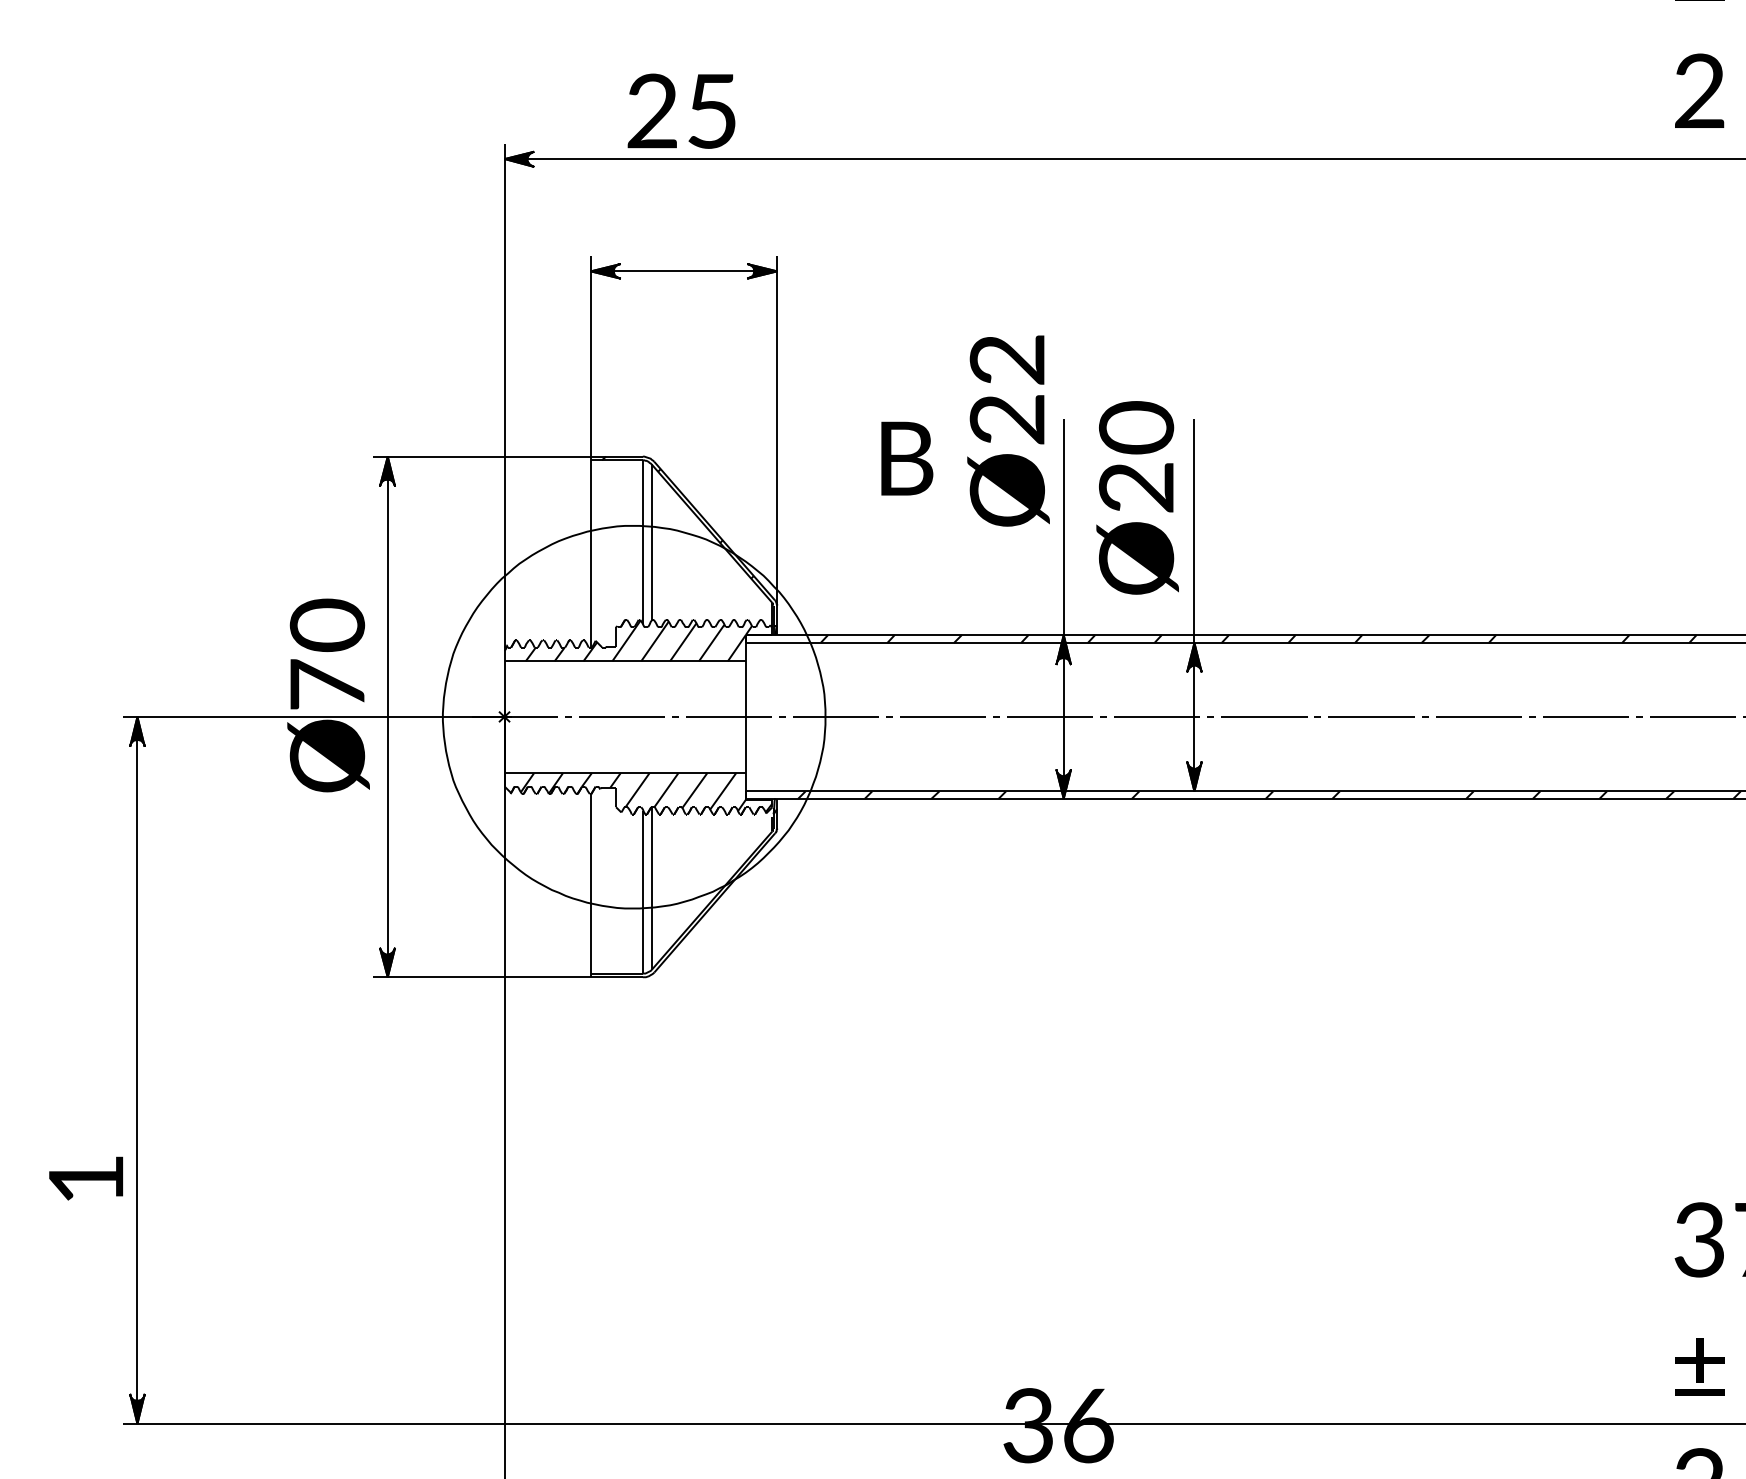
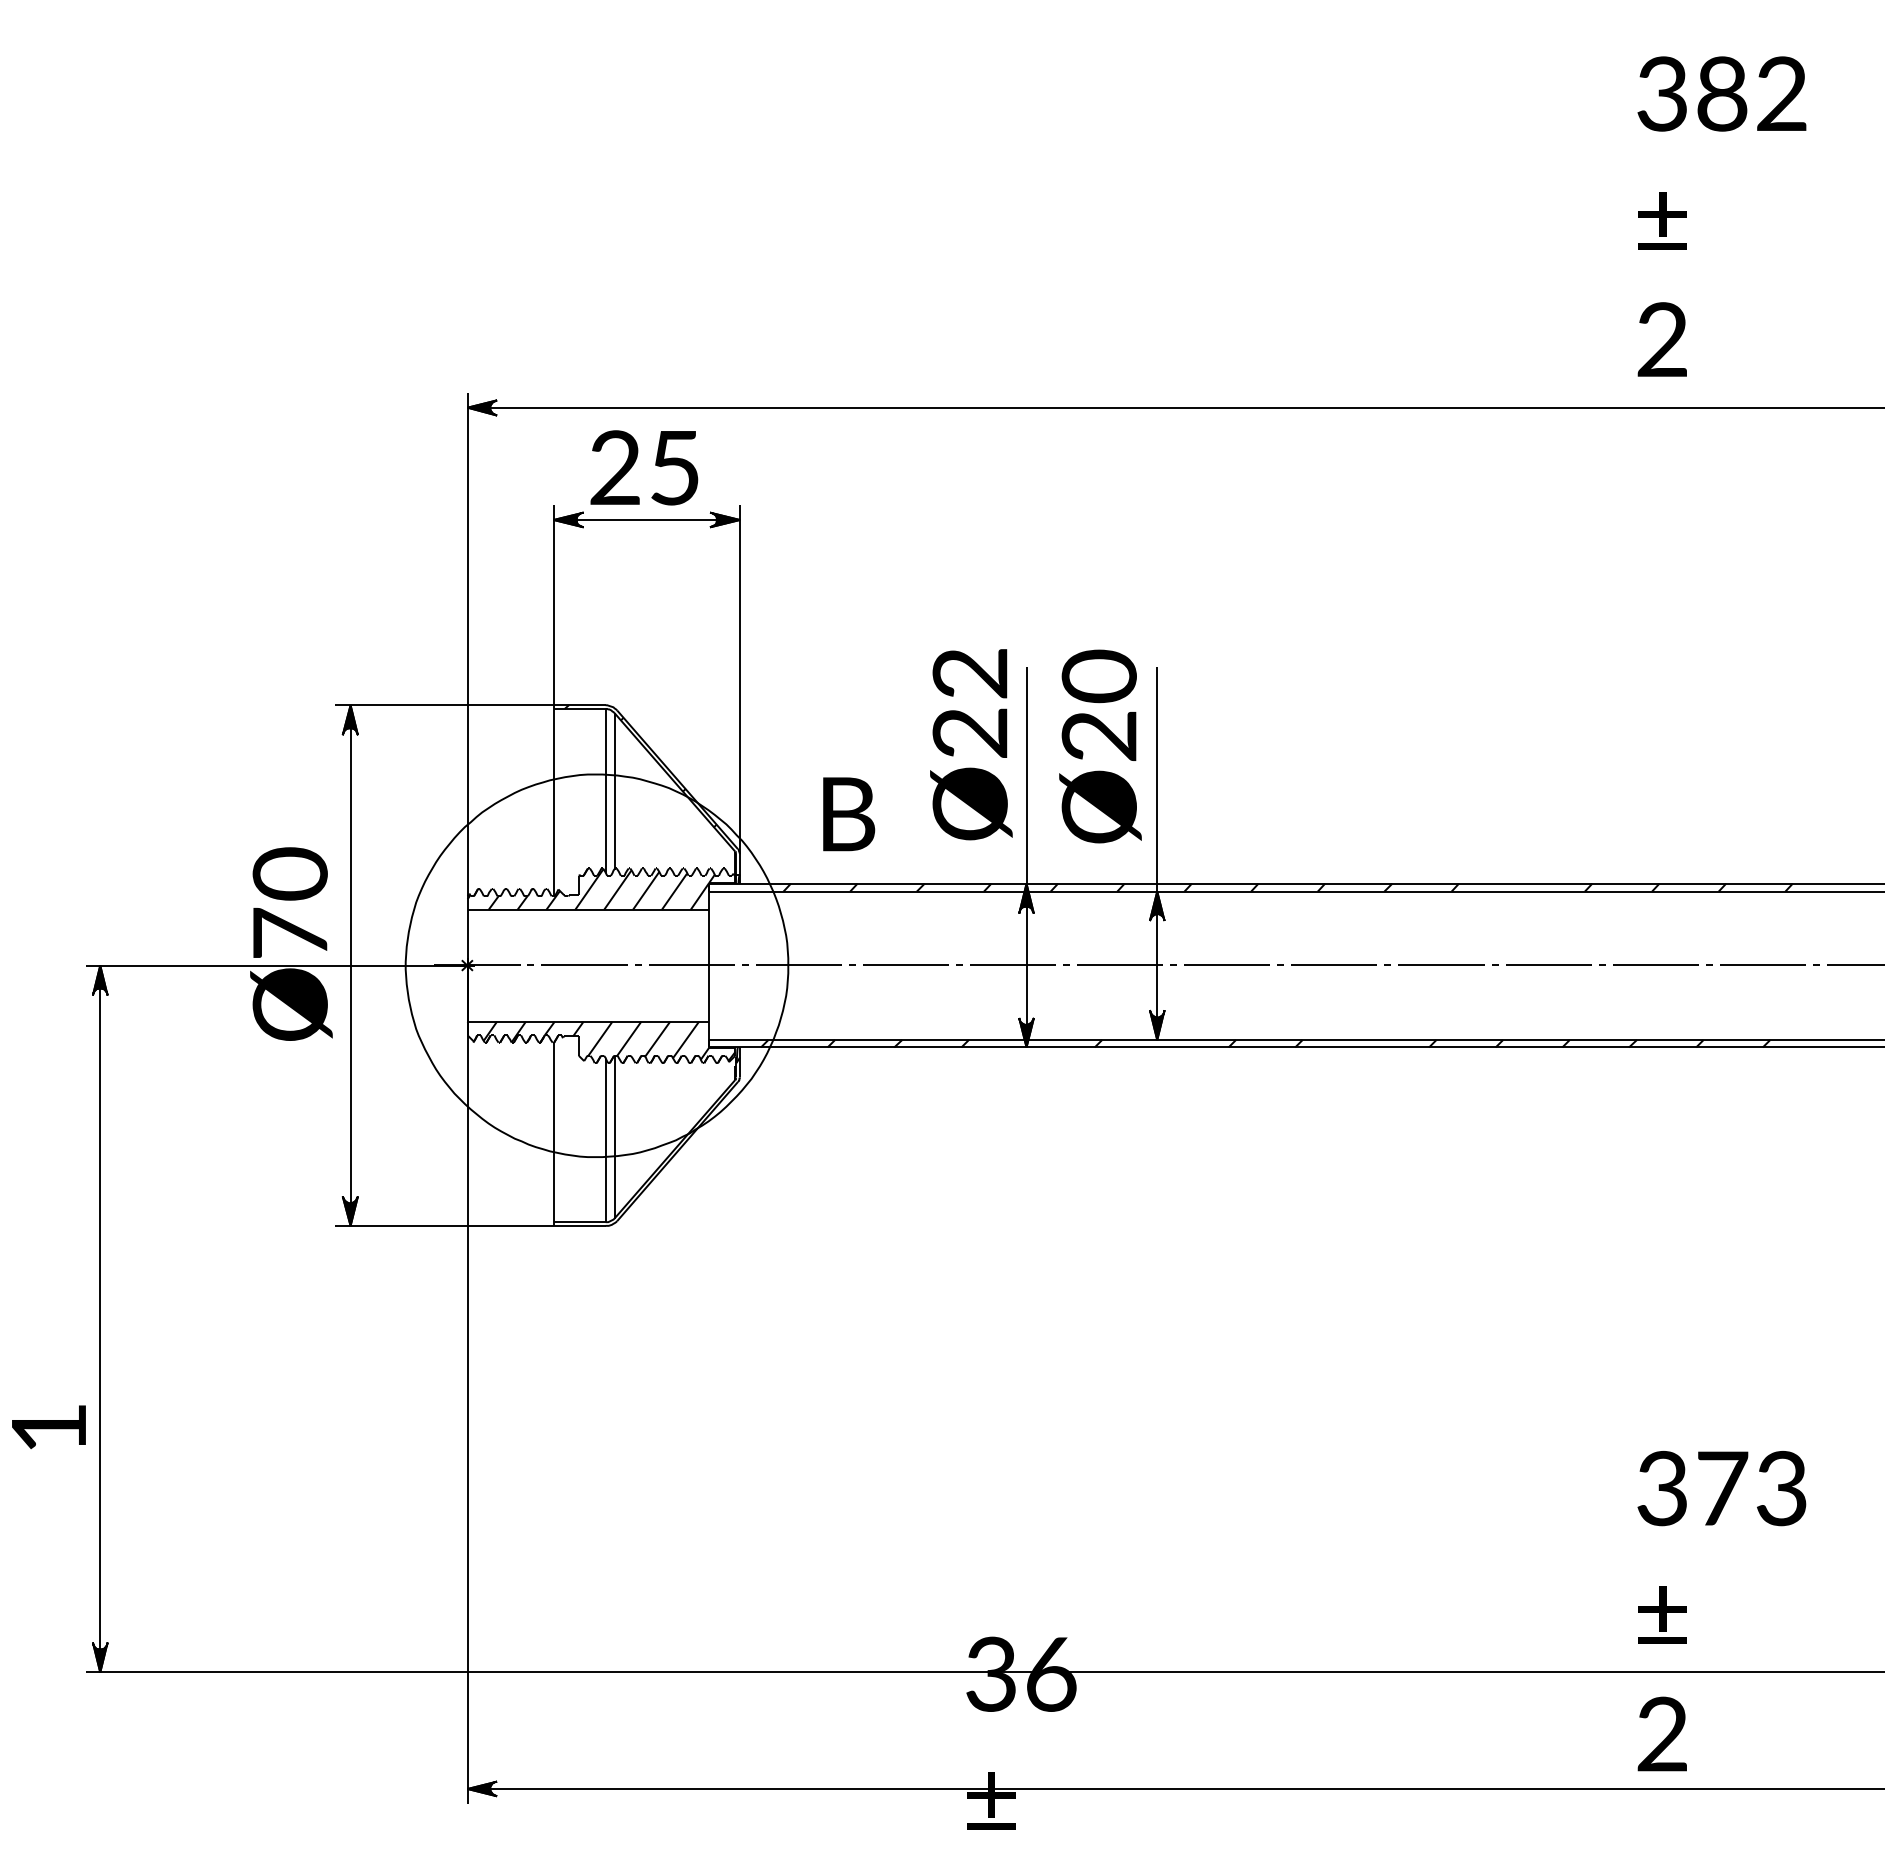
text: (681, 110) -> (644, 467), moved
text: (1008, 430) -> (971, 744), moved
text: (907, 458) -> (849, 814), moved

